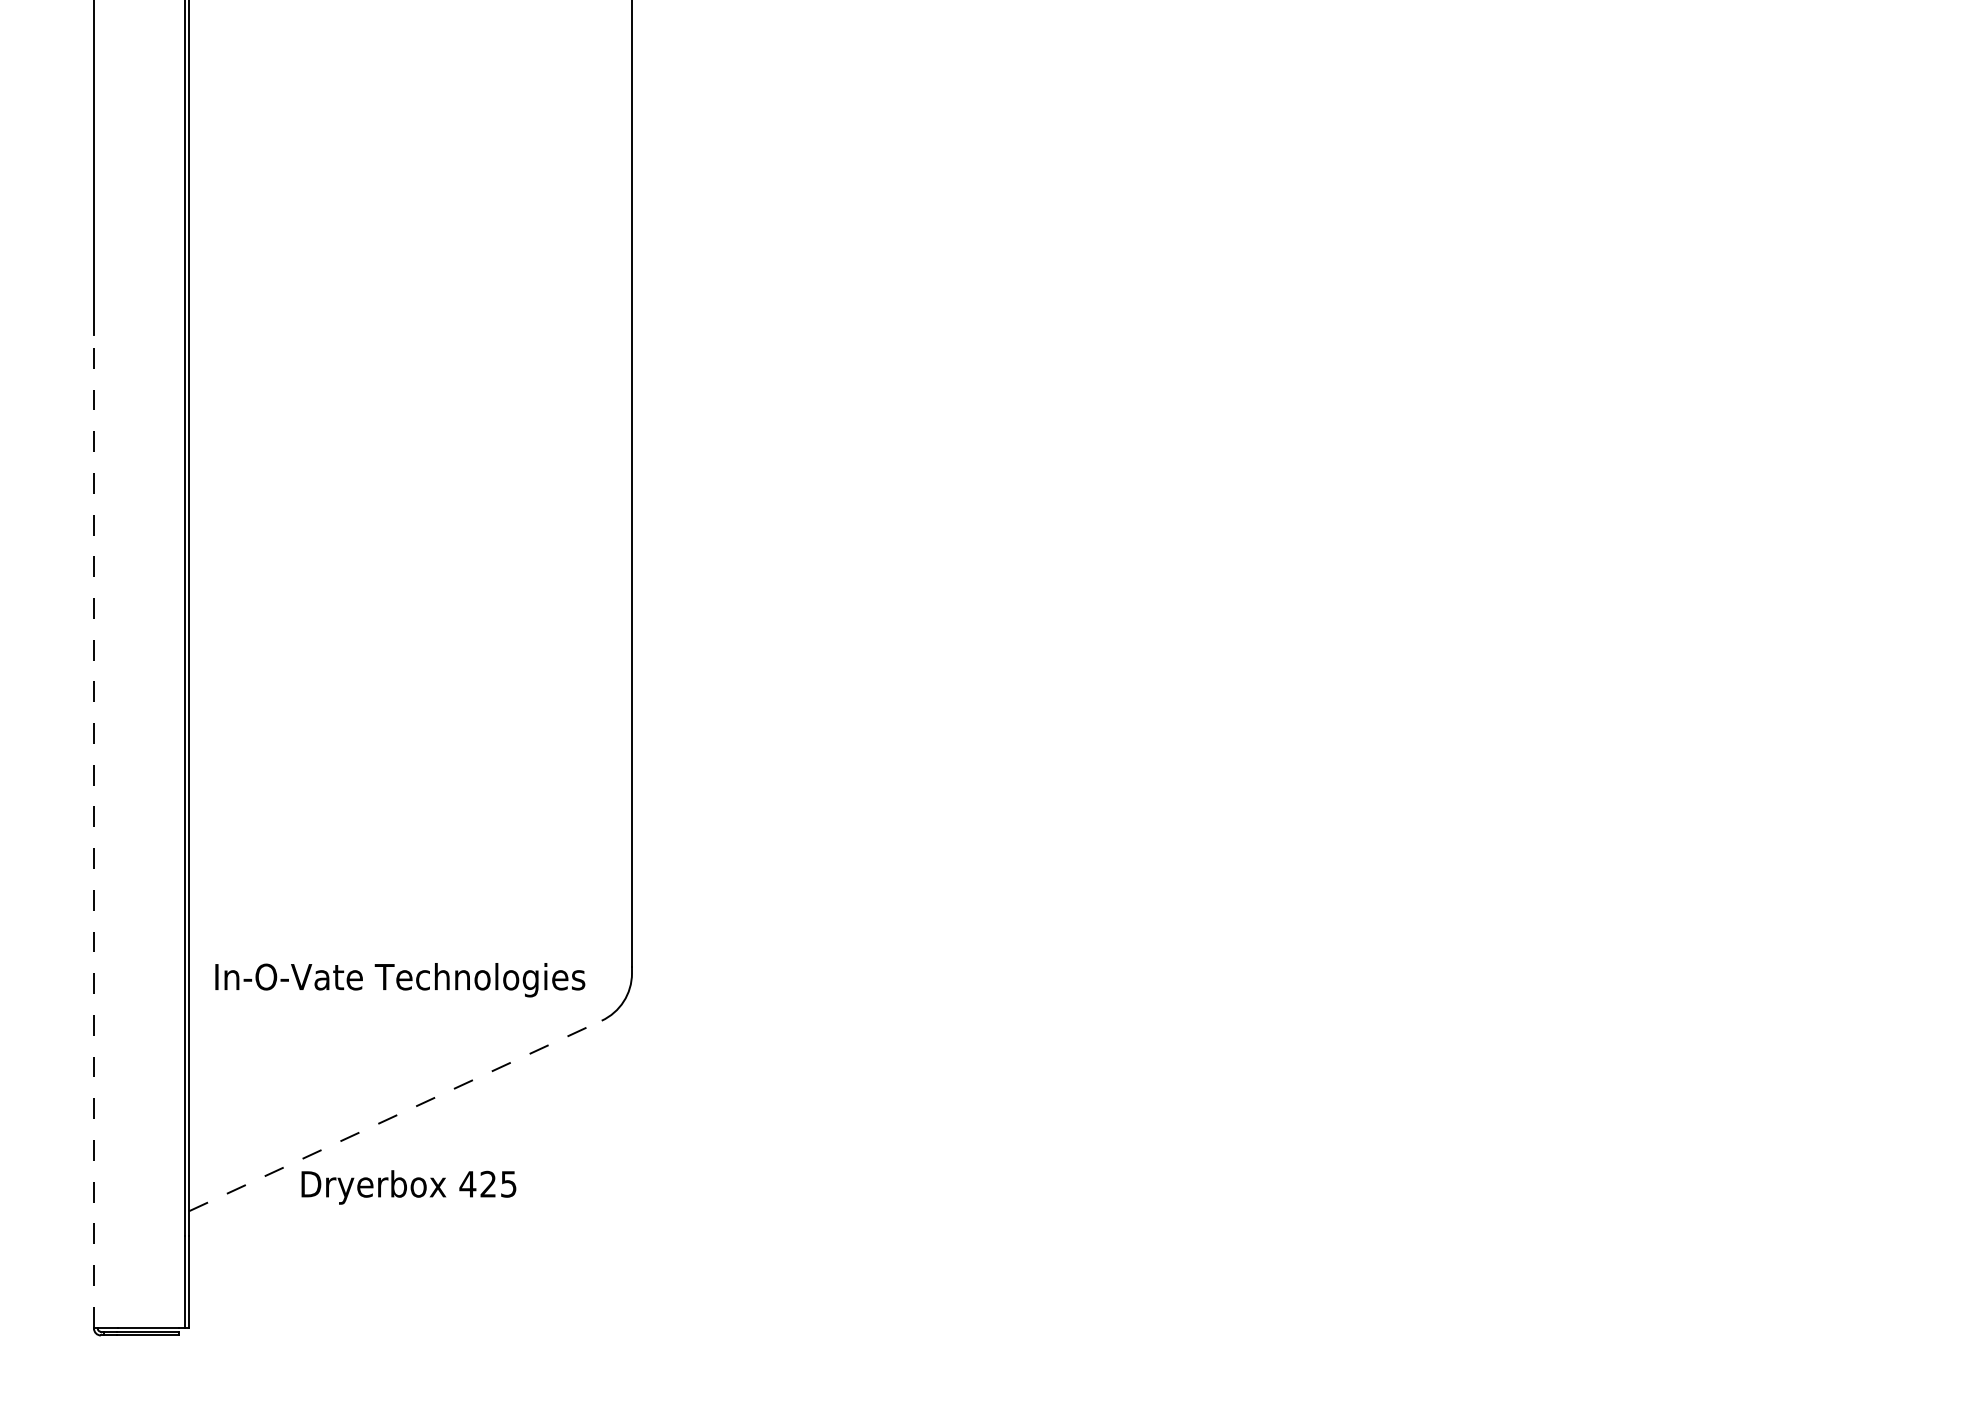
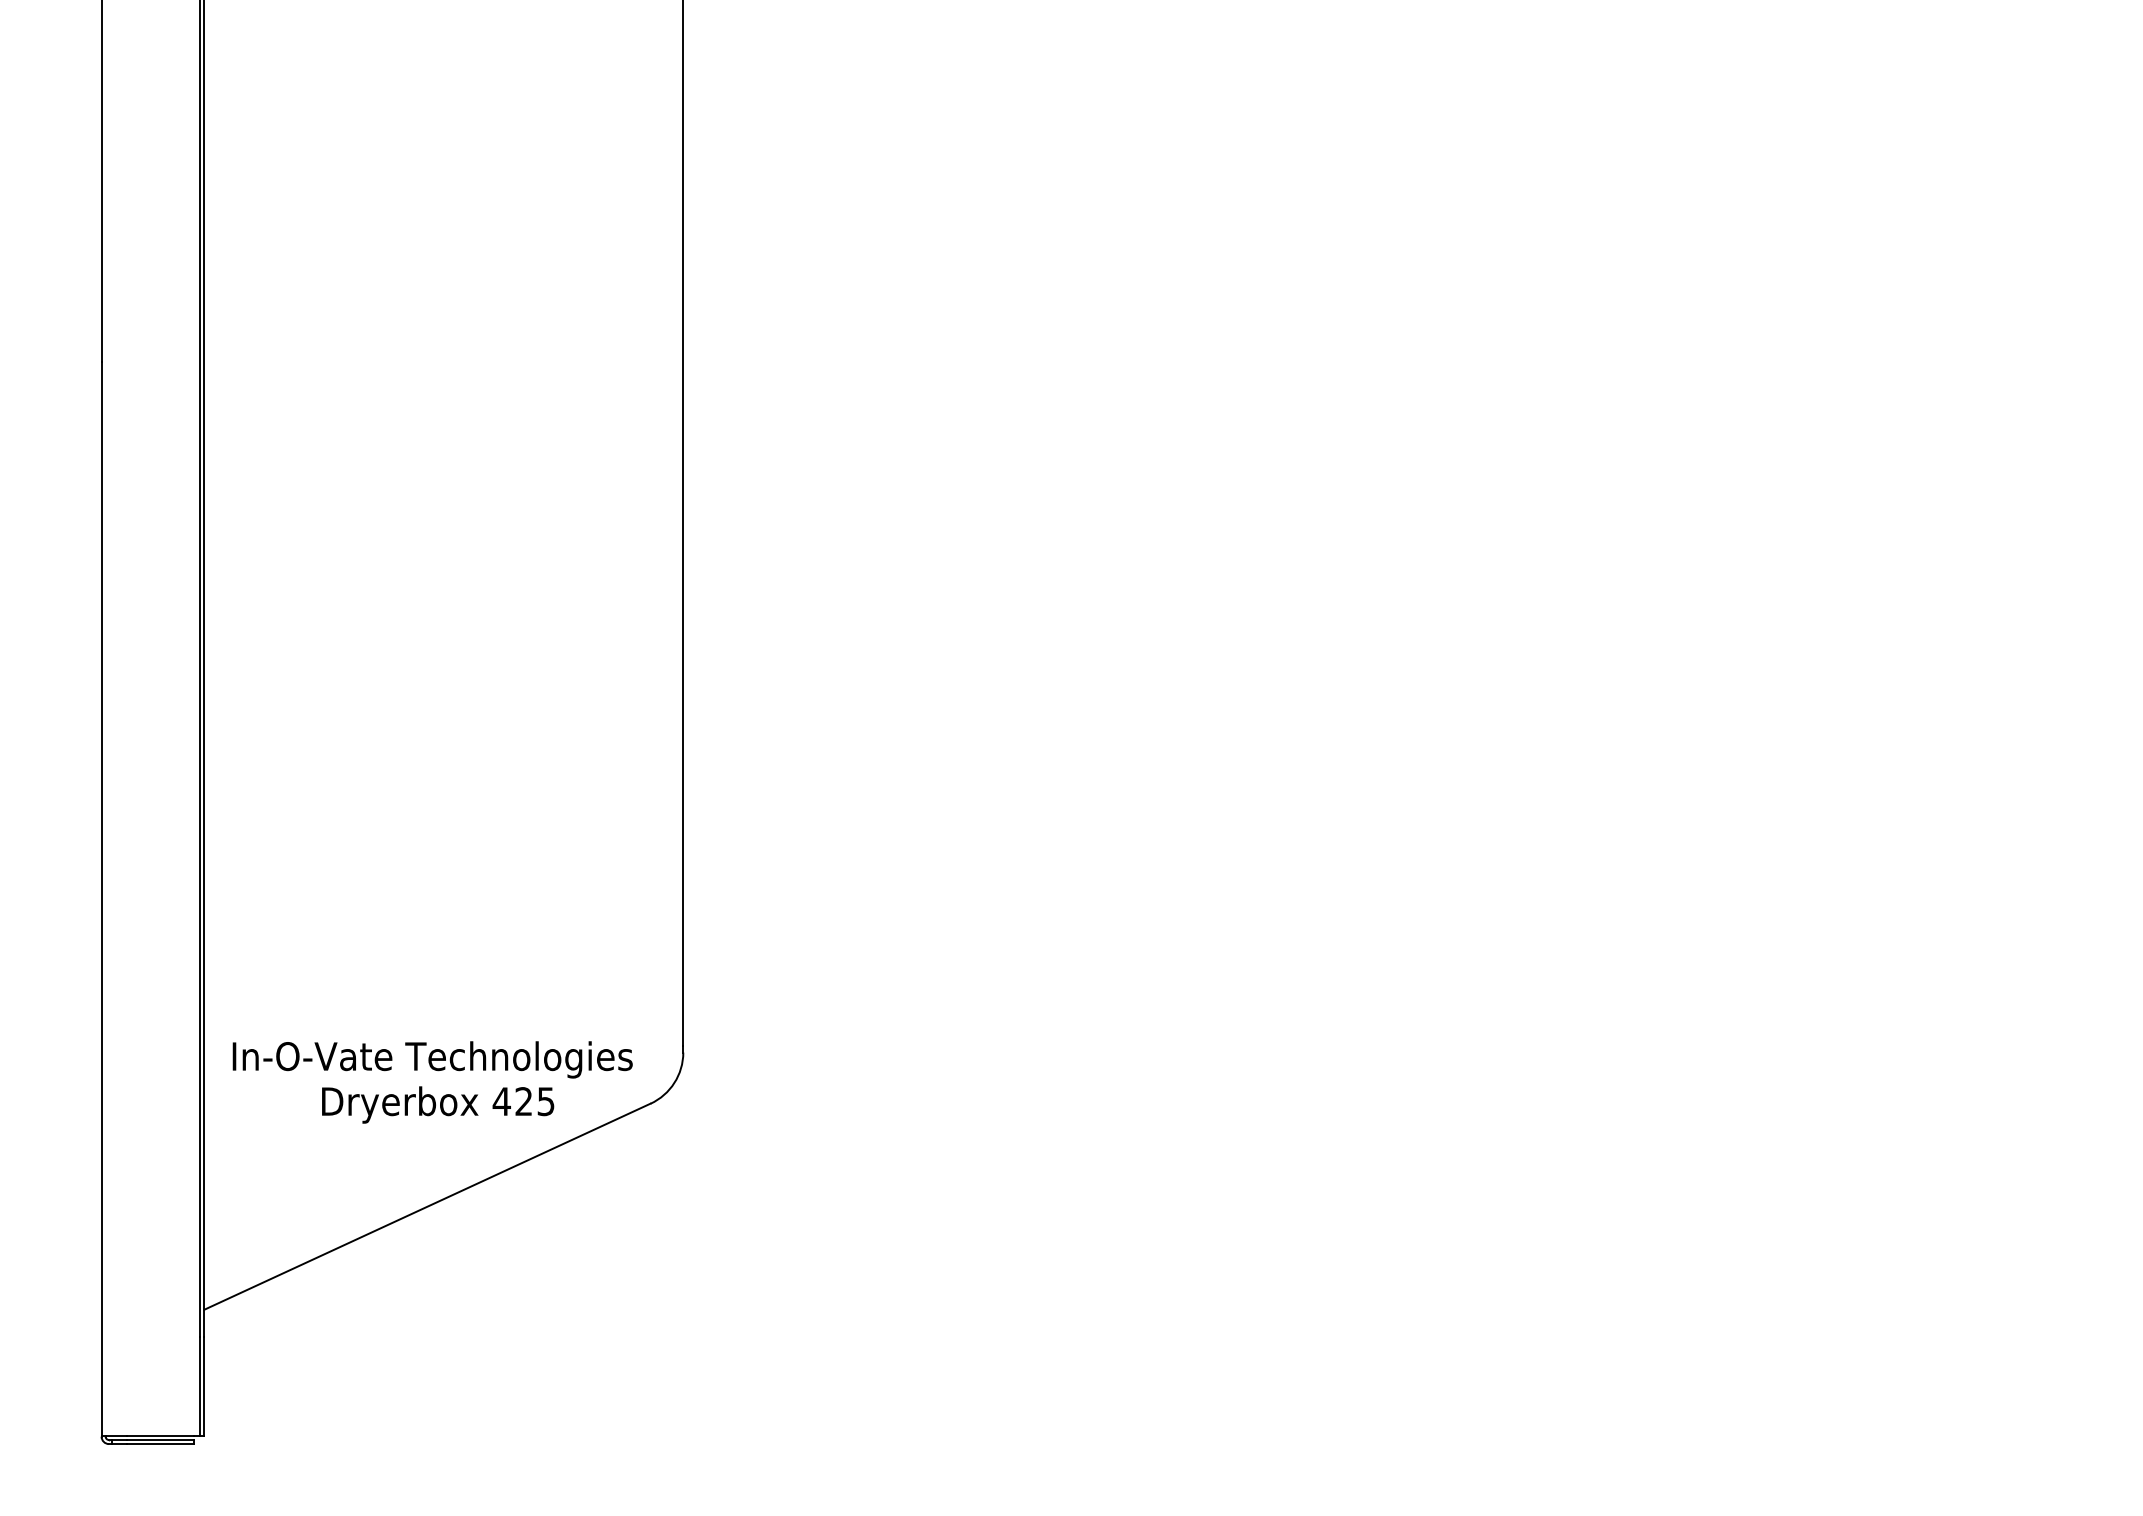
line: (93, 830) -> (101, 898), dashed -> solid
line: (395, 1115) -> (427, 1206), dashed -> solid
text: (409, 1186) -> (438, 1104), moved

